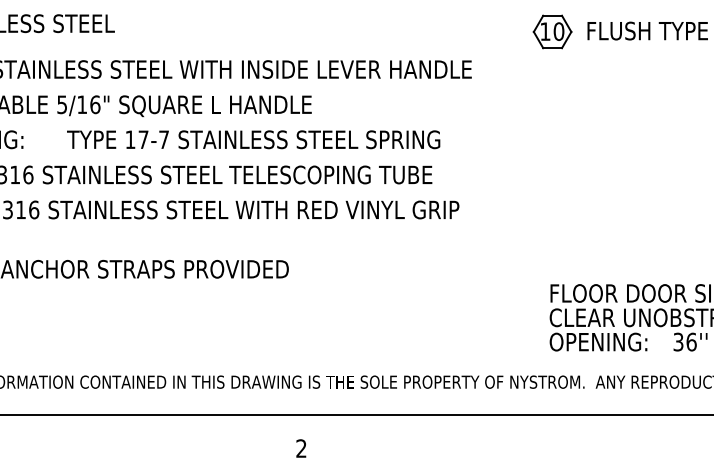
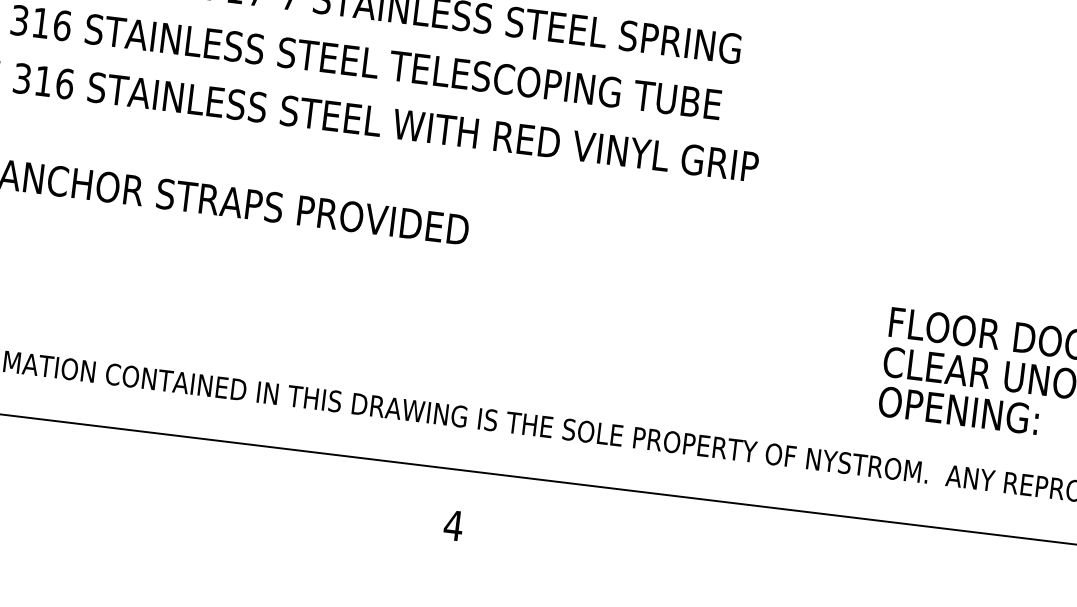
text: (301, 448) -> (453, 525), 2 -> 4

